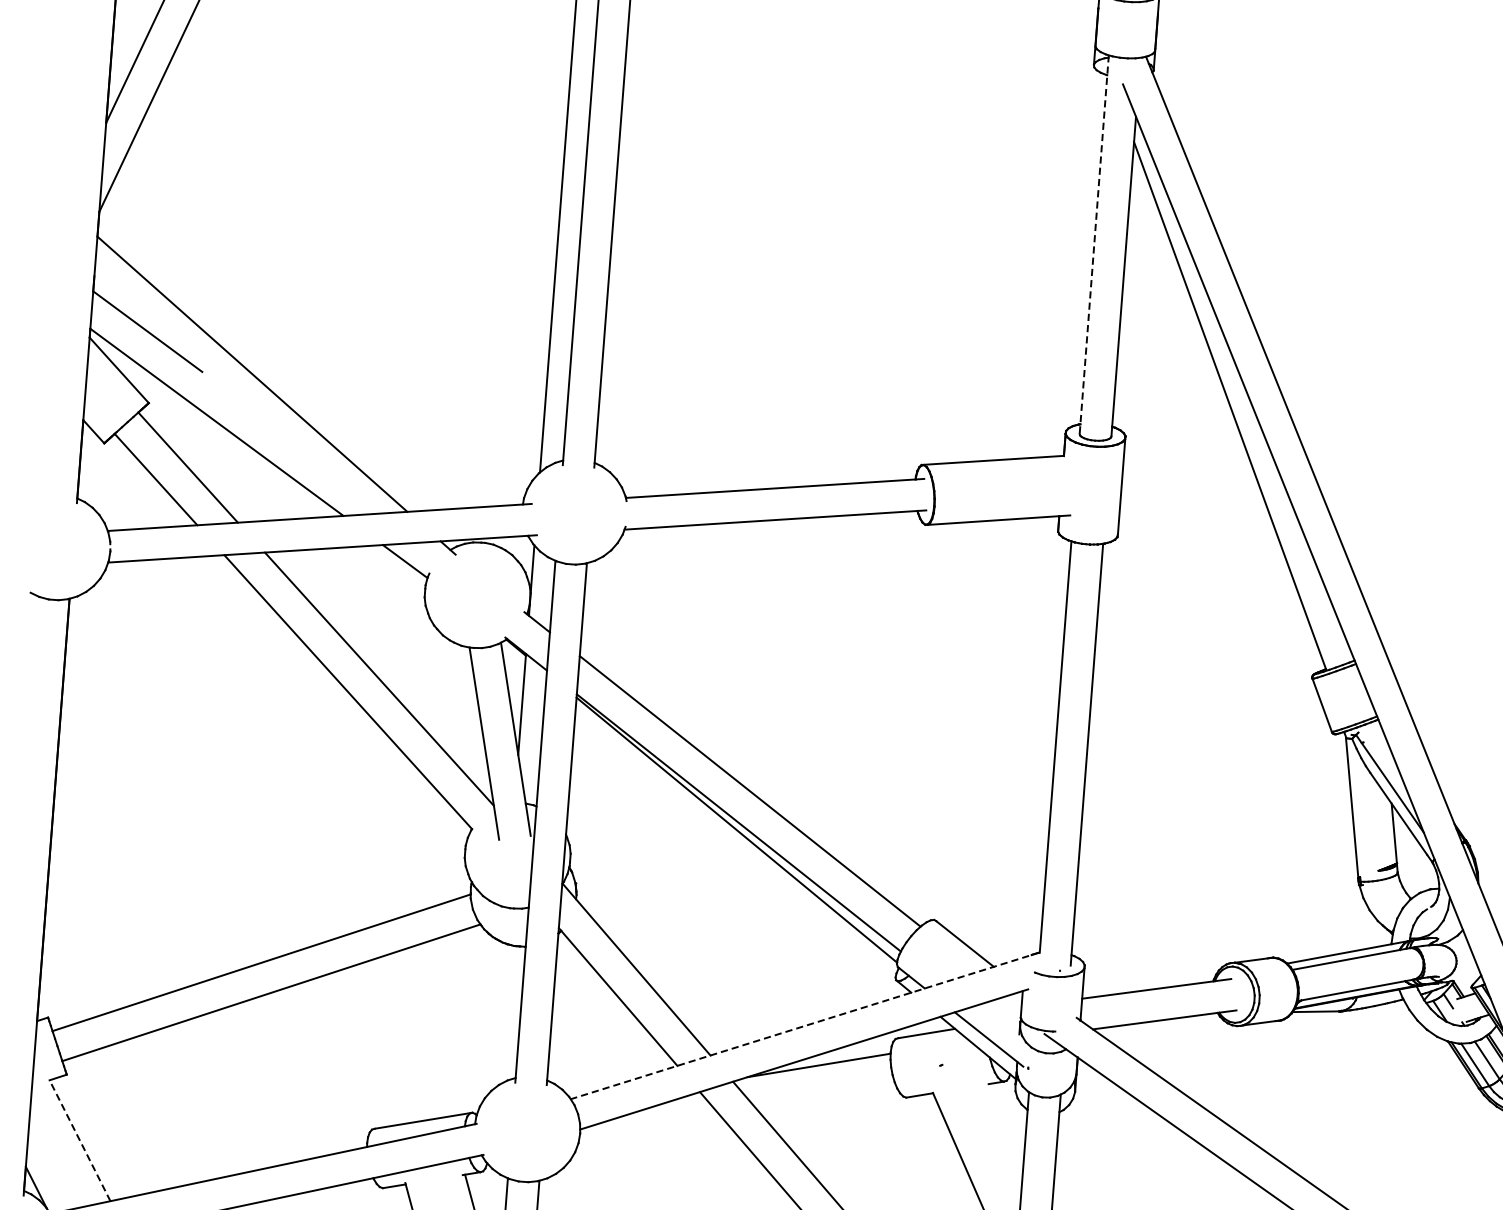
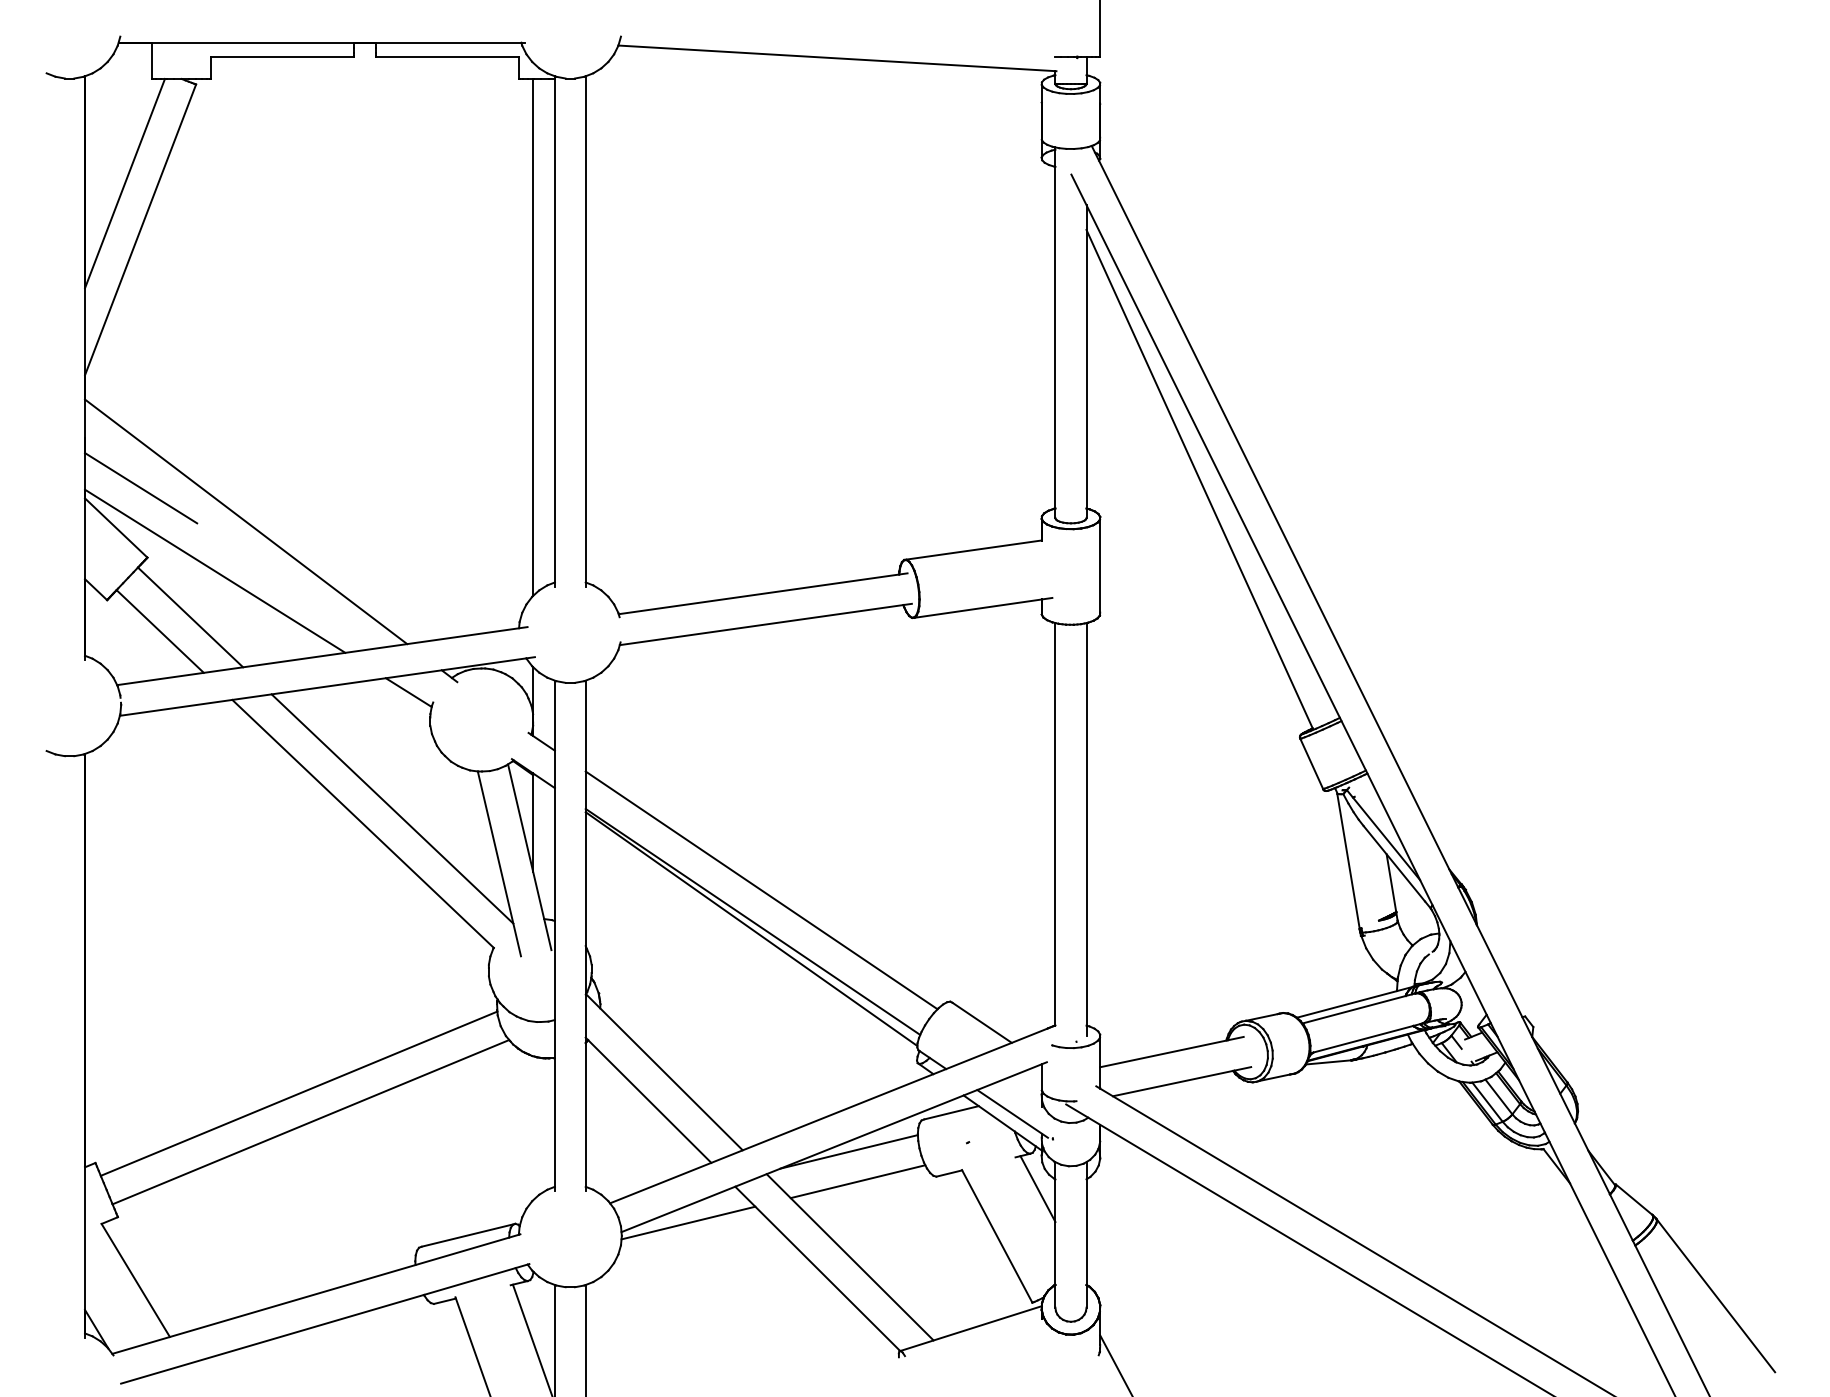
line: (1094, 245) -> (1055, 333), dashed -> solid
line: (804, 1025) -> (832, 1114), dashed -> solid
line: (825, 1096) -> (857, 1181), added
line: (1008, 1117) -> (1037, 1188), added
line: (649, 1124) -> (688, 1222), added
line: (79, 1140) -> (135, 1280), dashed -> solid

